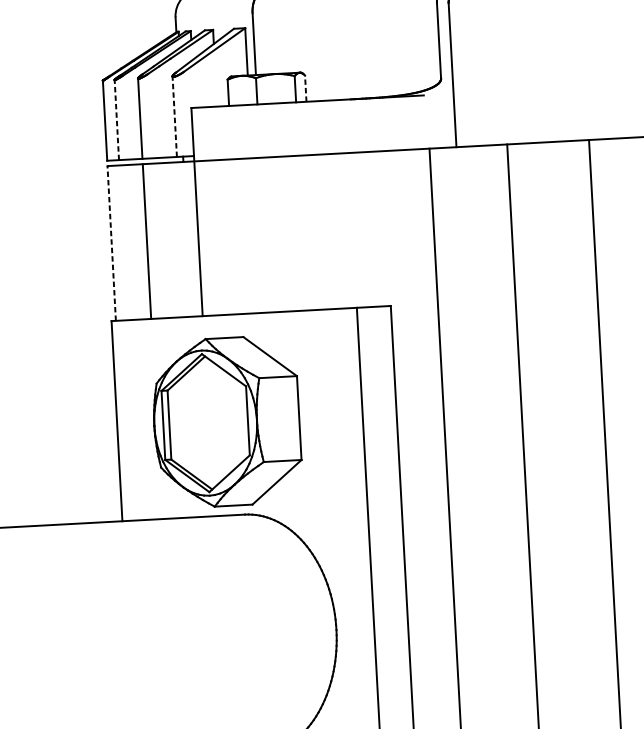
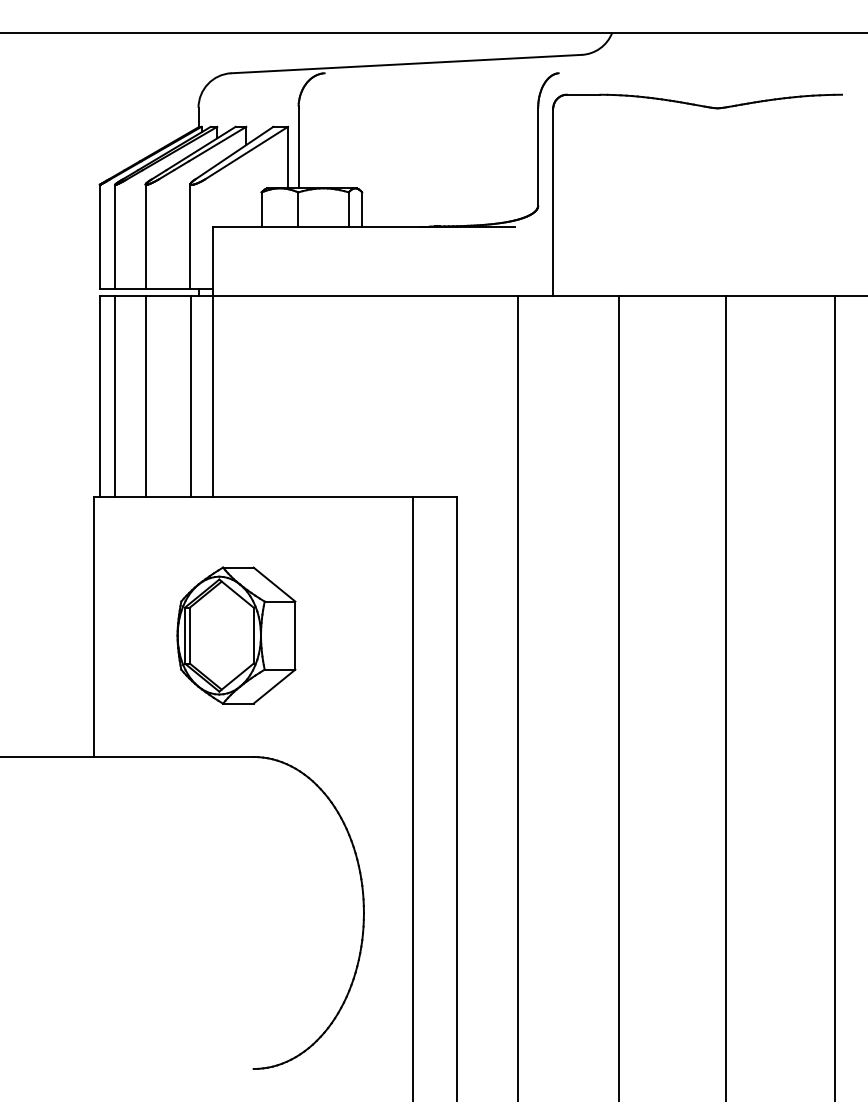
line: (305, 87) -> (362, 208), dashed -> solid
line: (174, 116) -> (190, 236), dashed -> solid
line: (117, 119) -> (115, 236), dashed -> solid
line: (181, 239) -> (190, 395), added
line: (123, 242) -> (115, 395), added
line: (111, 243) -> (99, 396), dashed -> solid
part: (226, 421) -> (236, 635), size x0.62

